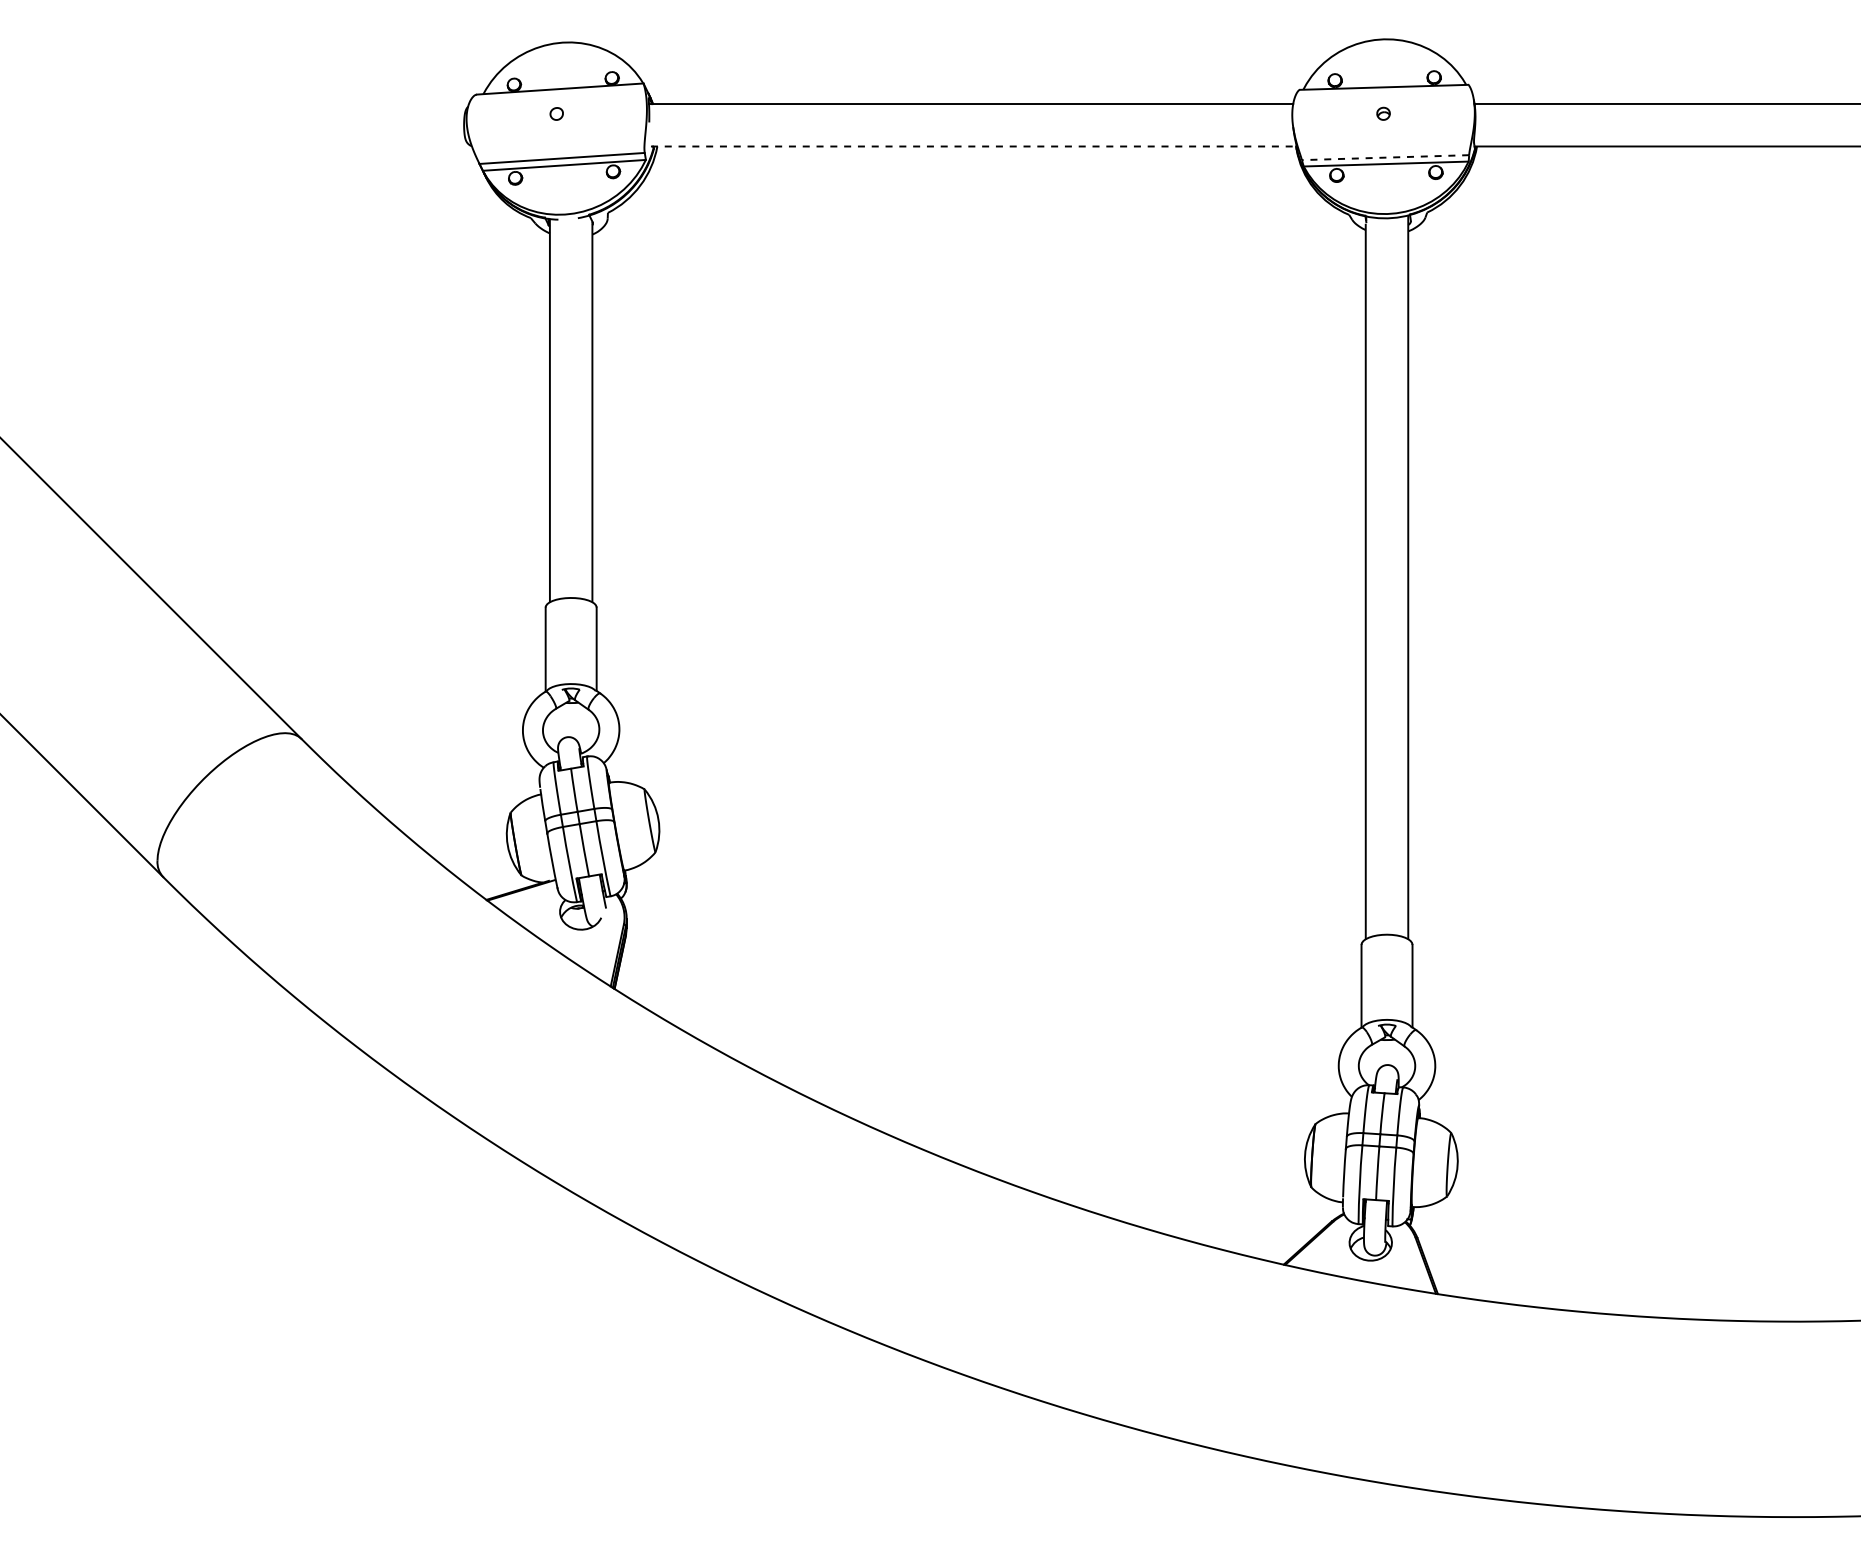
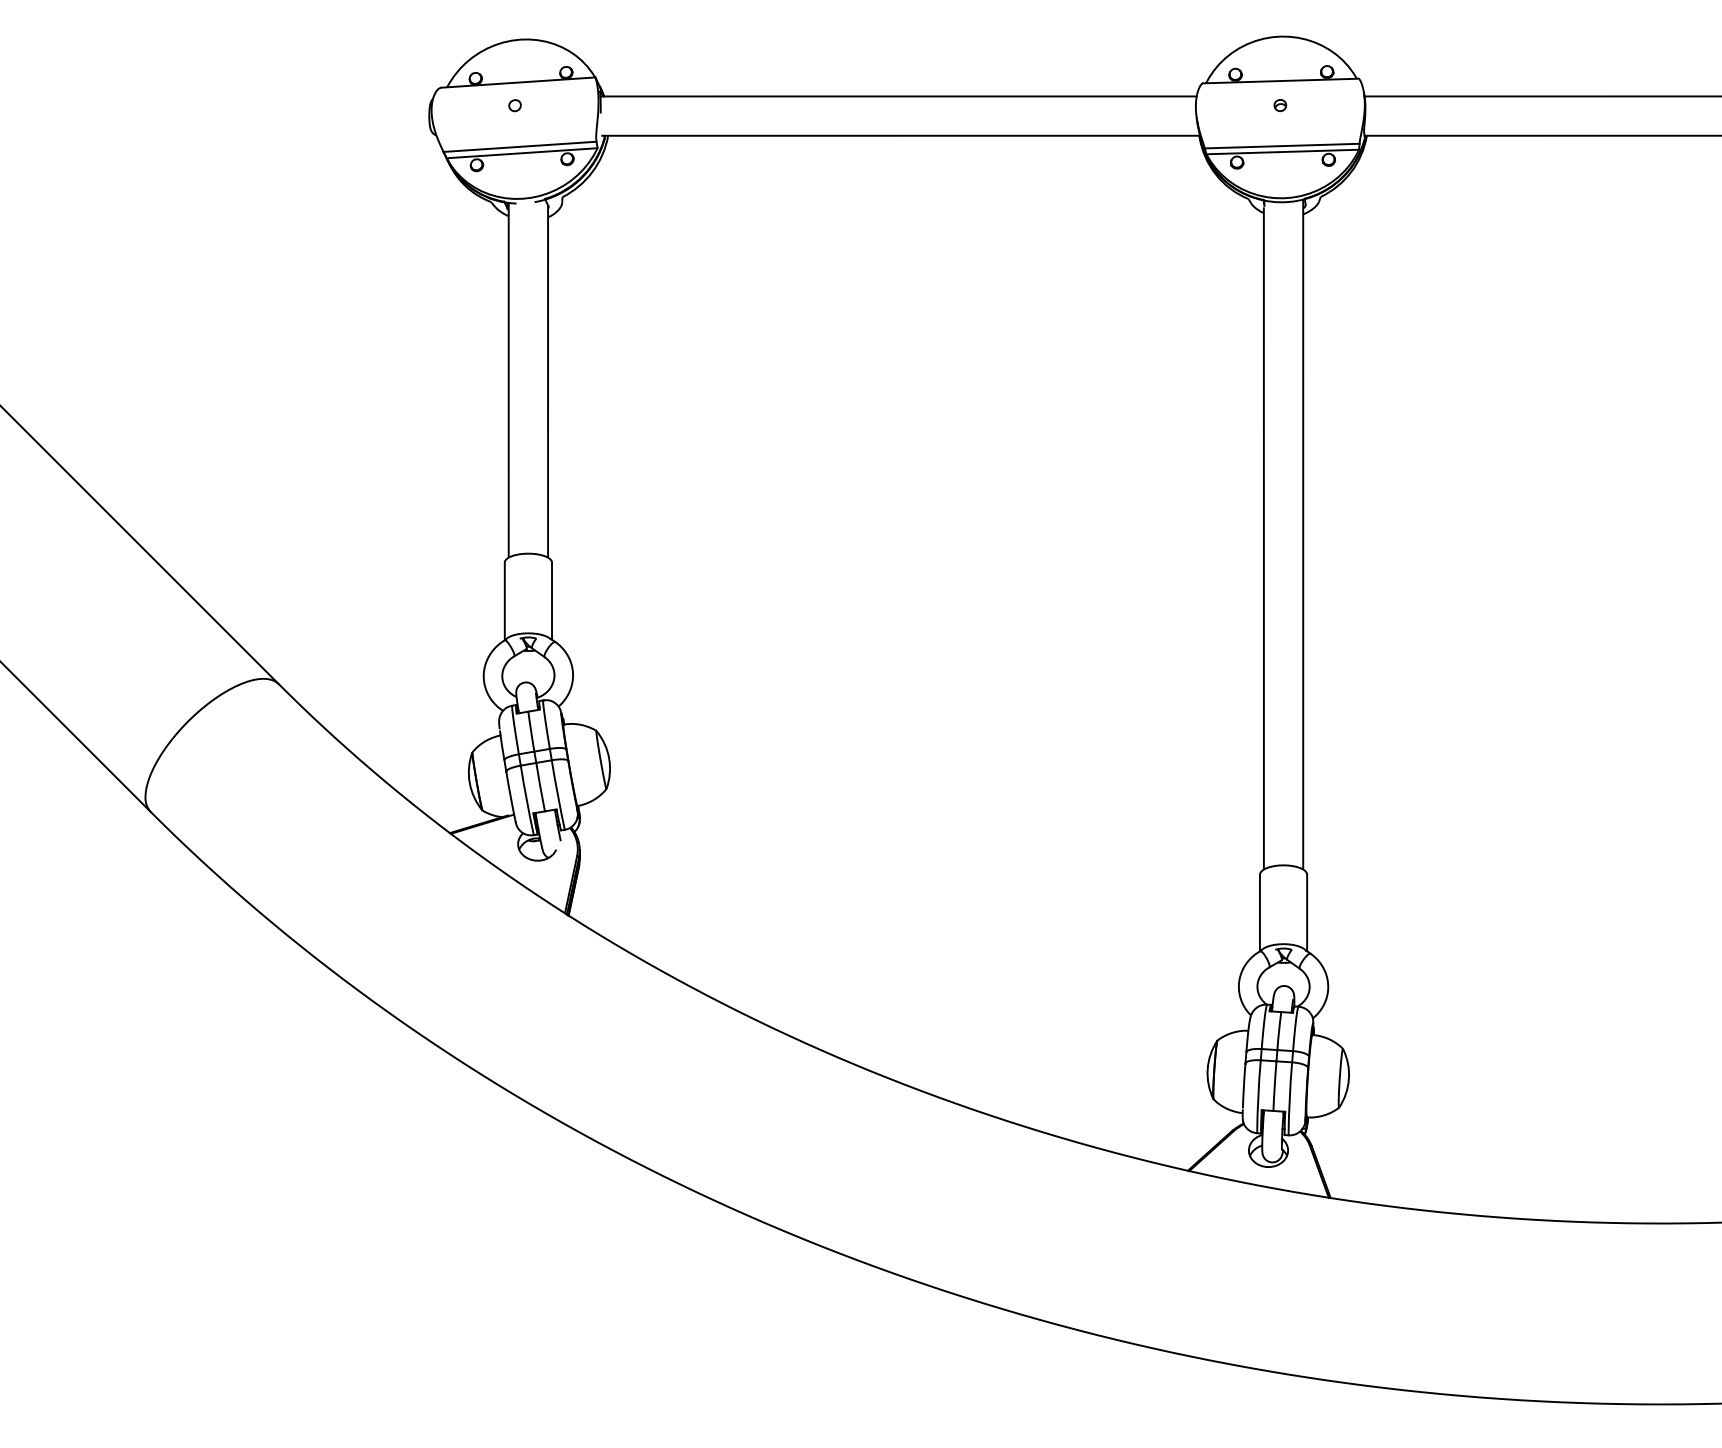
line: (973, 146) -> (900, 135), dashed -> solid
line: (1385, 157) -> (1282, 145), dashed -> solid

